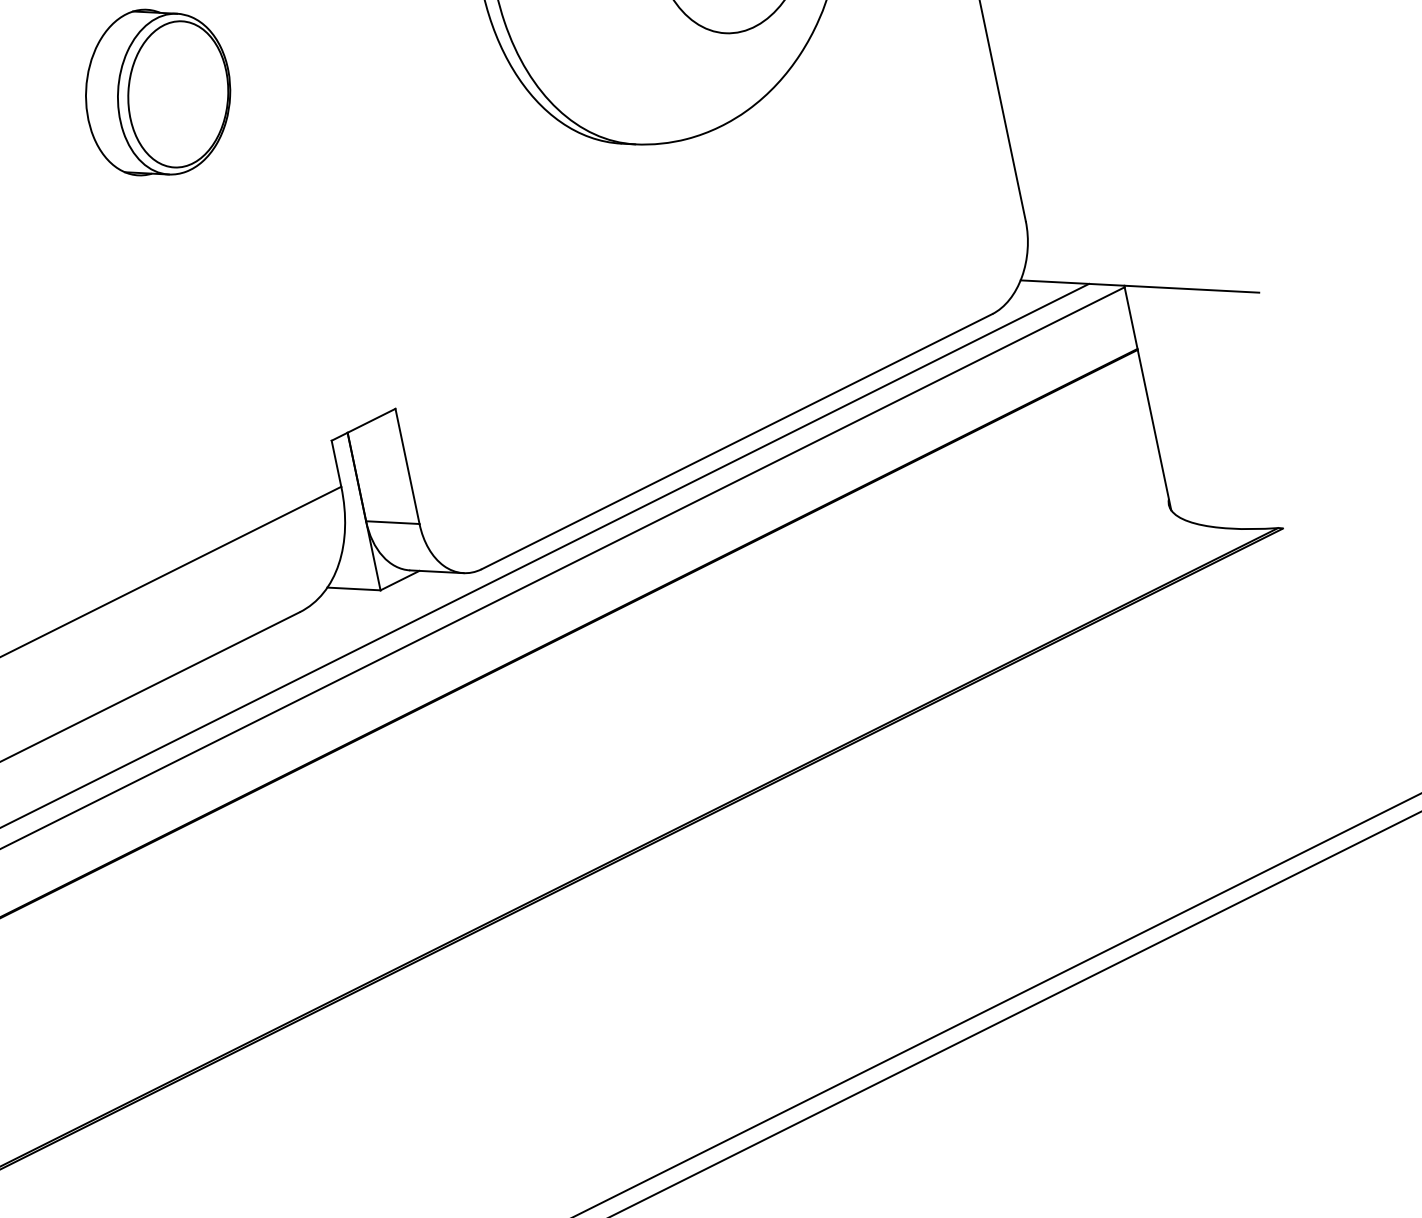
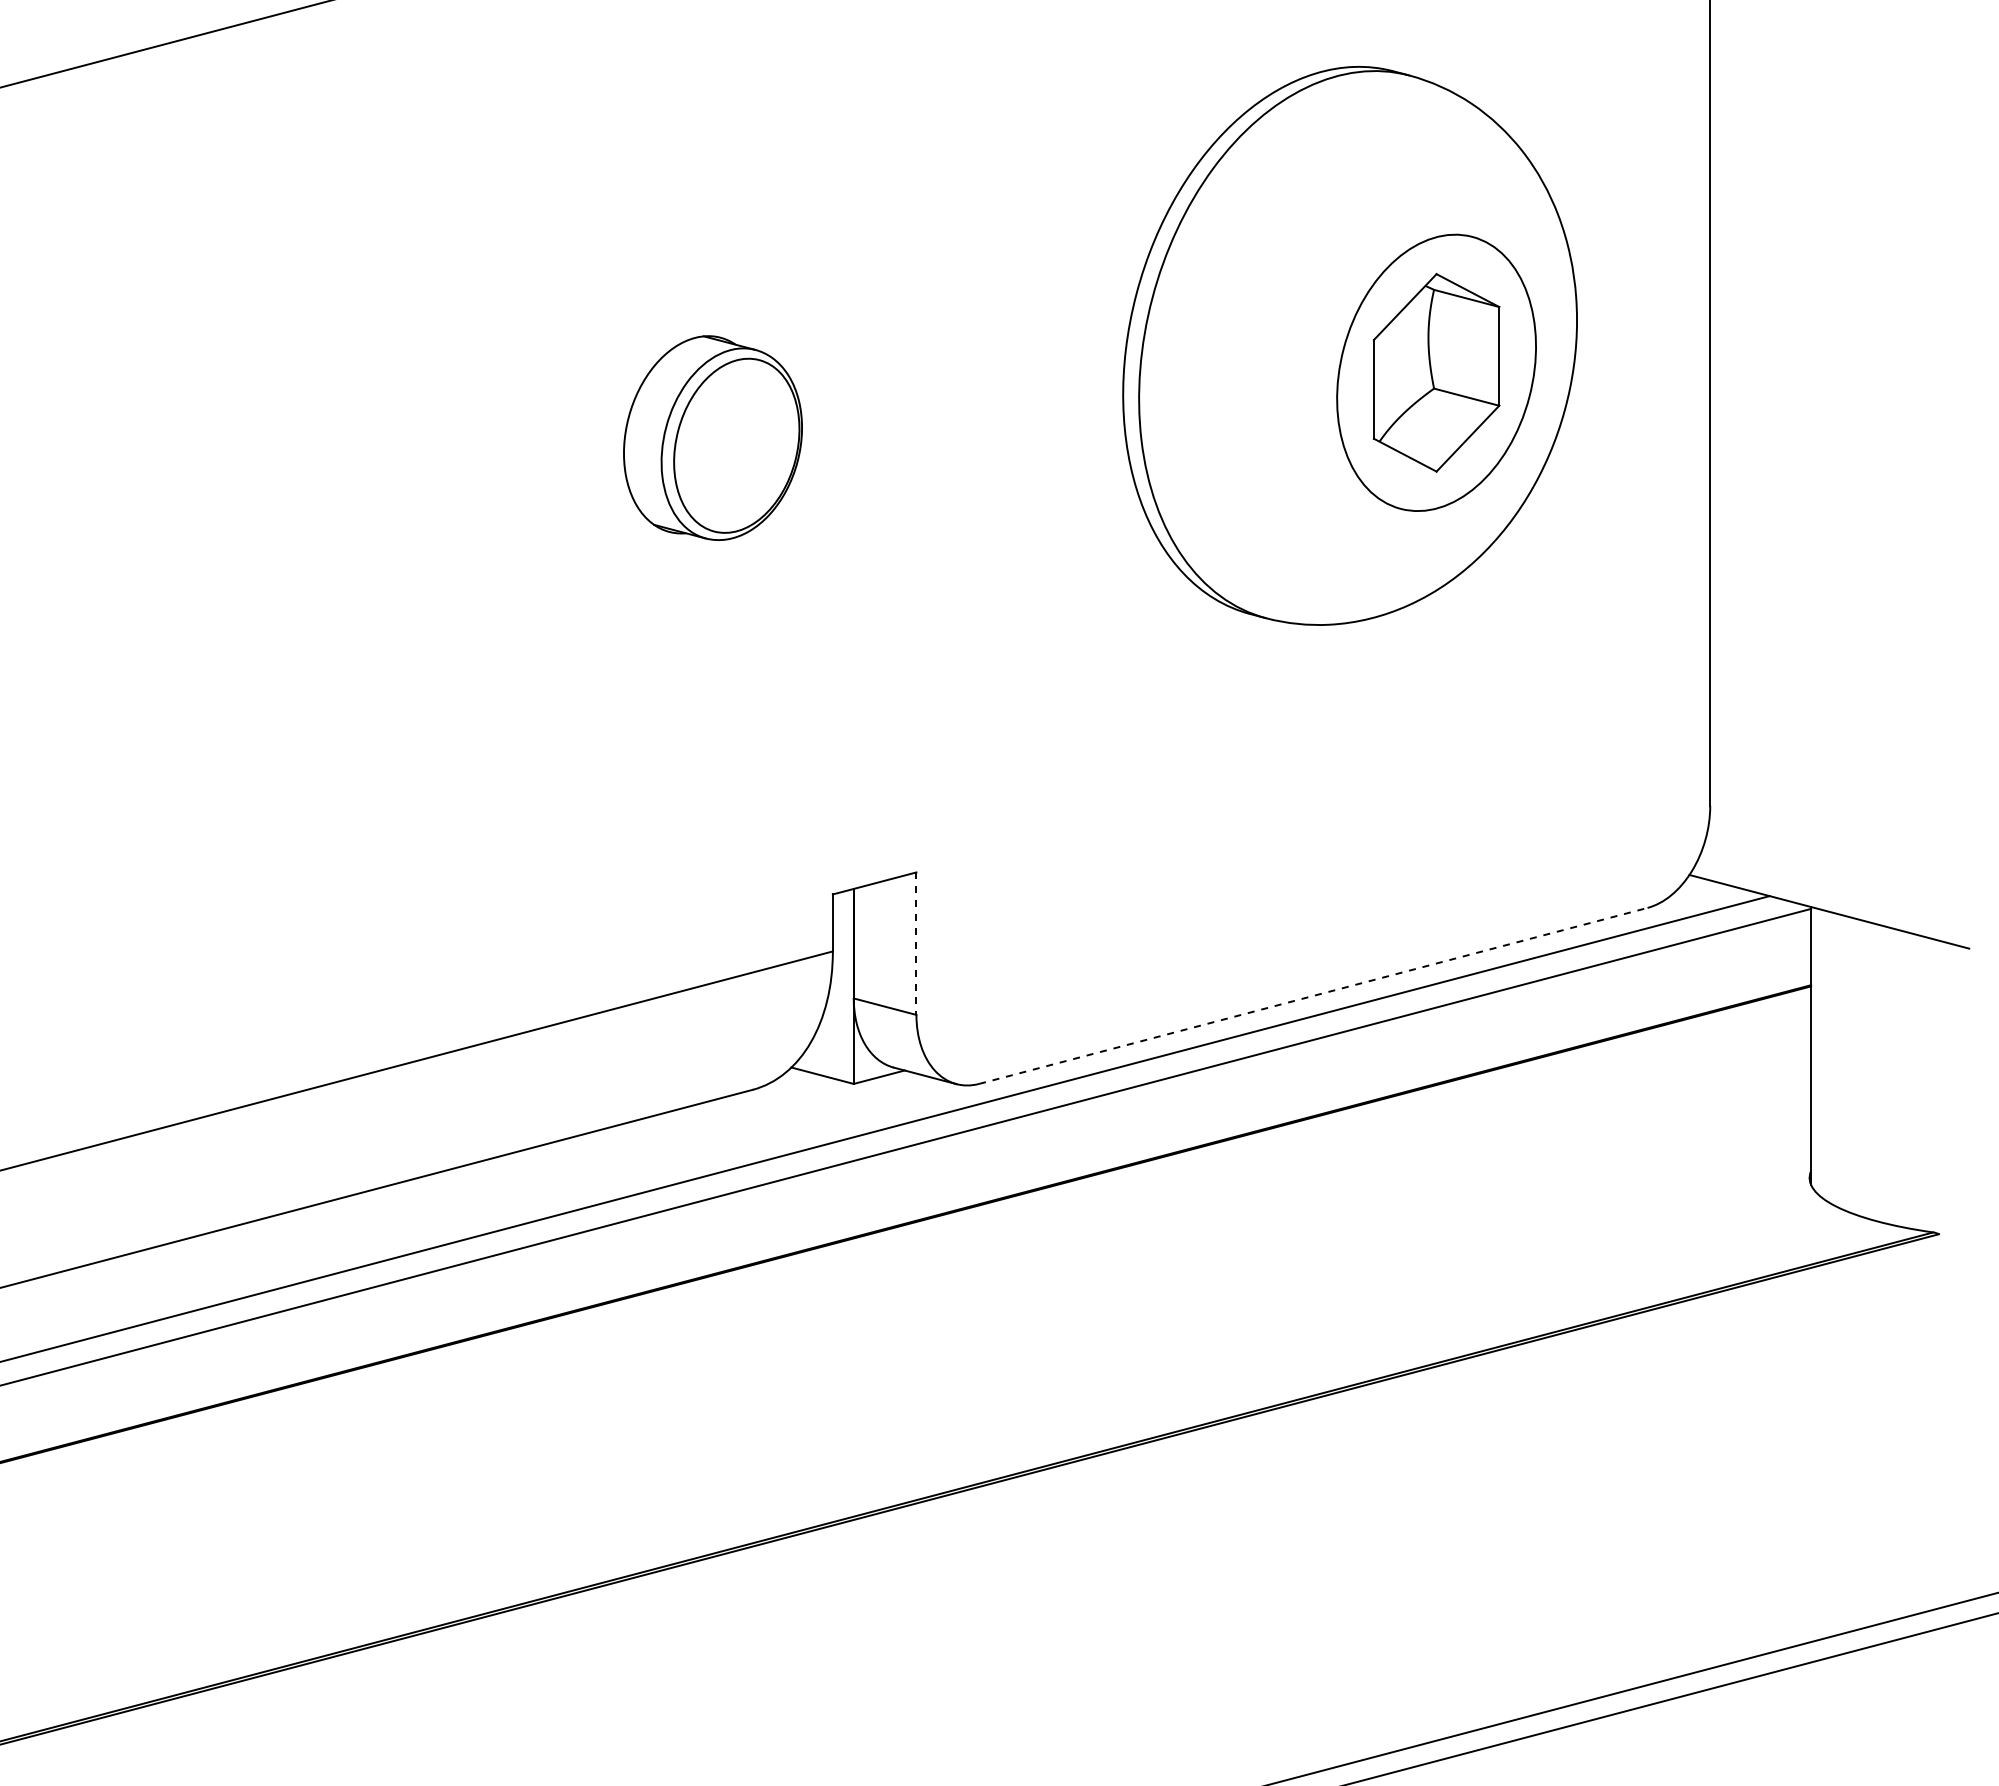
line: (737, 441) -> (1313, 995), solid -> dashed
line: (407, 467) -> (916, 944), solid -> dashed

